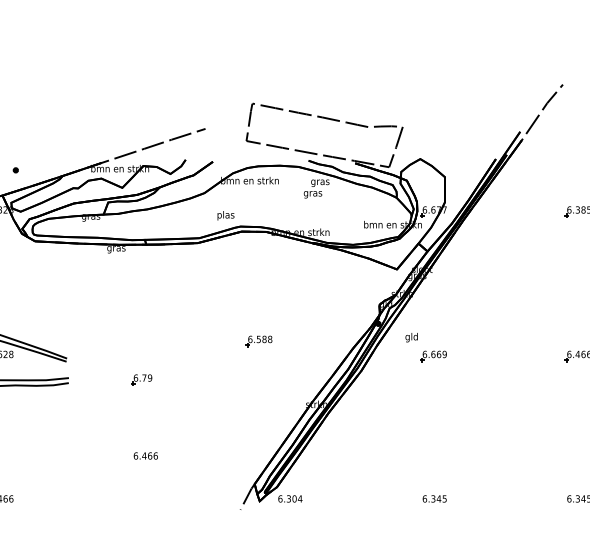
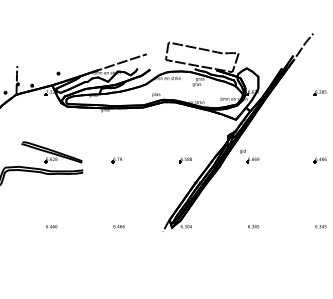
part: (258, 341) -> (185, 160), moved
part: (140, 380) -> (116, 160), moved
text: (144, 455) -> (118, 226), moved

